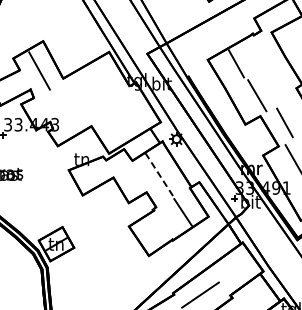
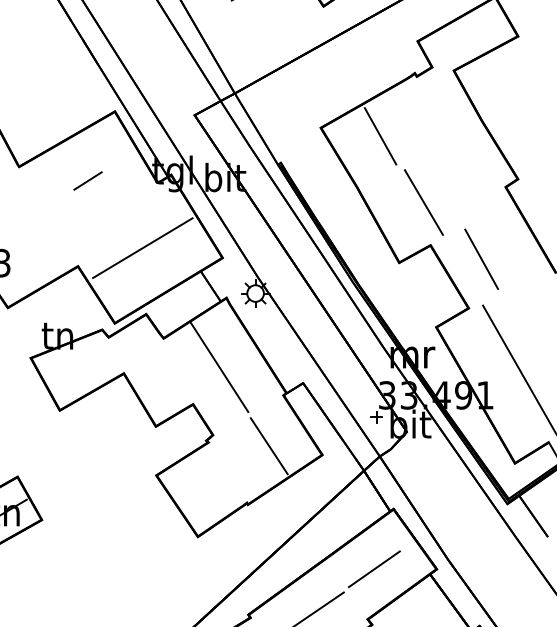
line: (95, 85) -> (86, 181), added
line: (122, 117) -> (142, 248), added
line: (159, 174) -> (219, 367), dashed -> solid
line: (233, 271) -> (374, 569), added

